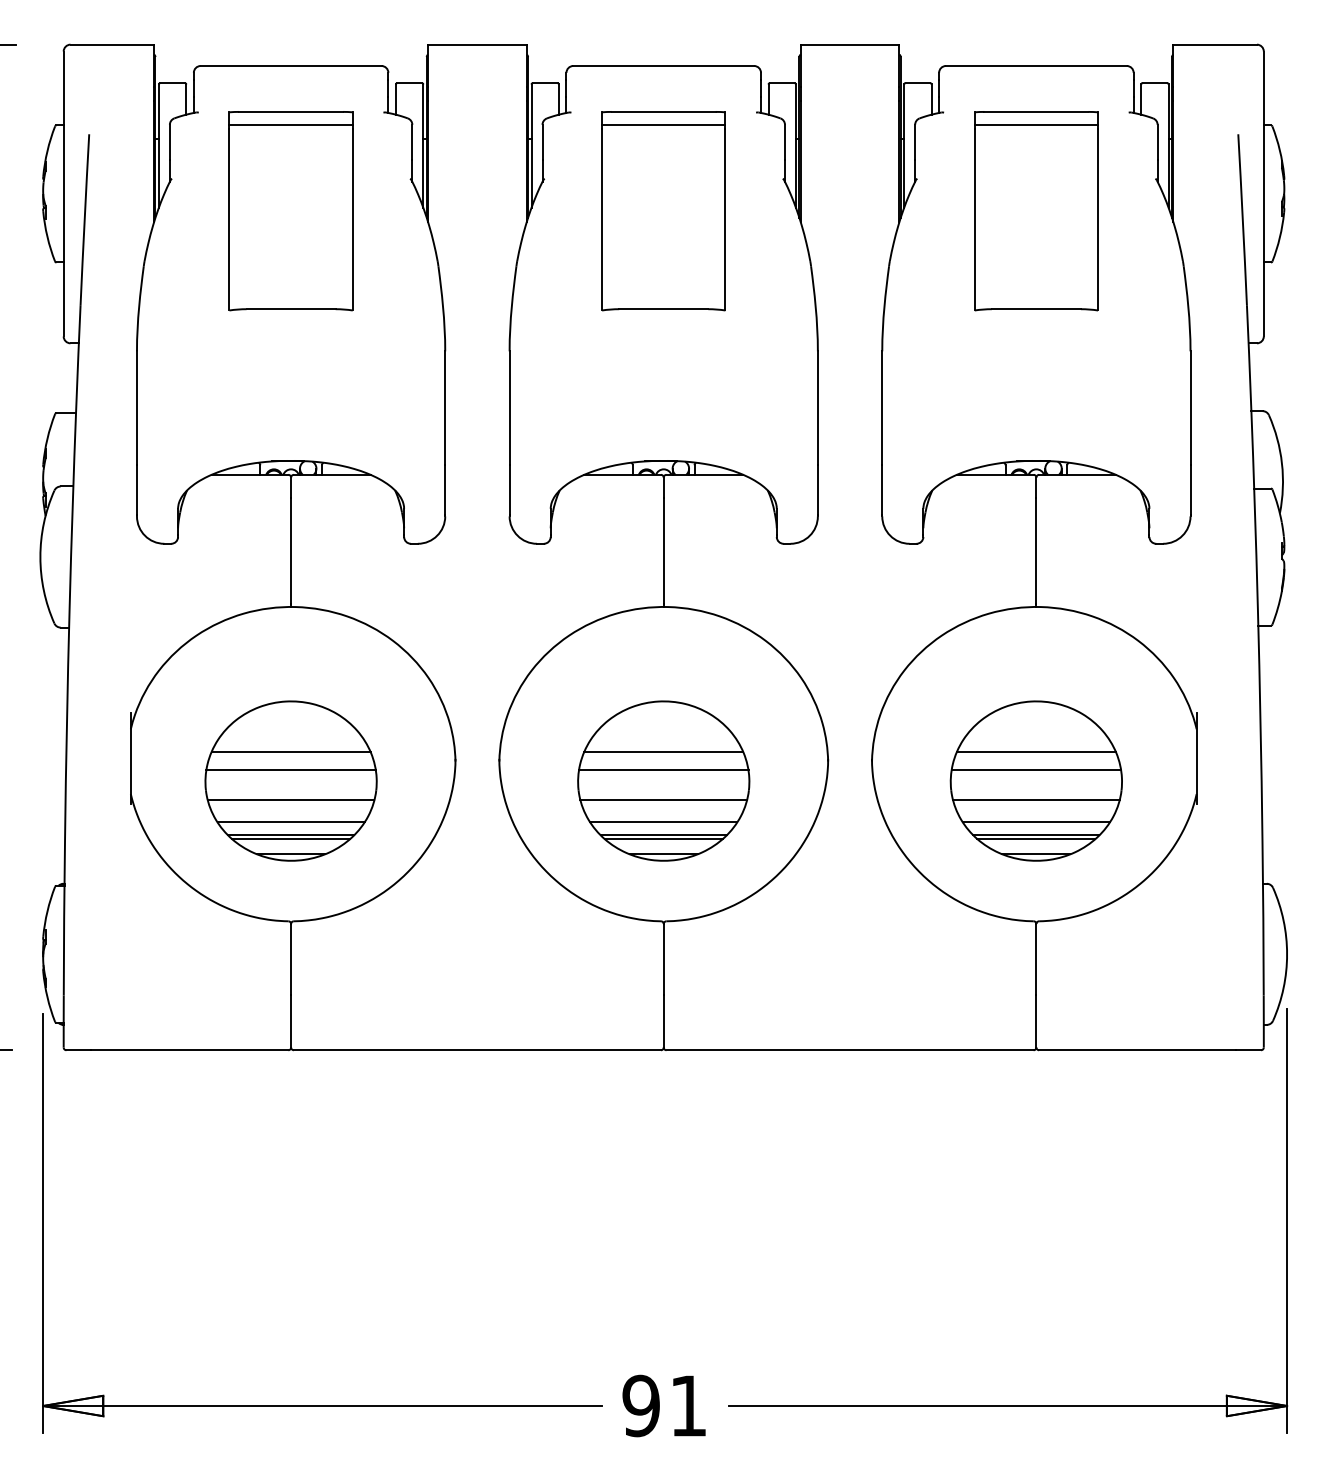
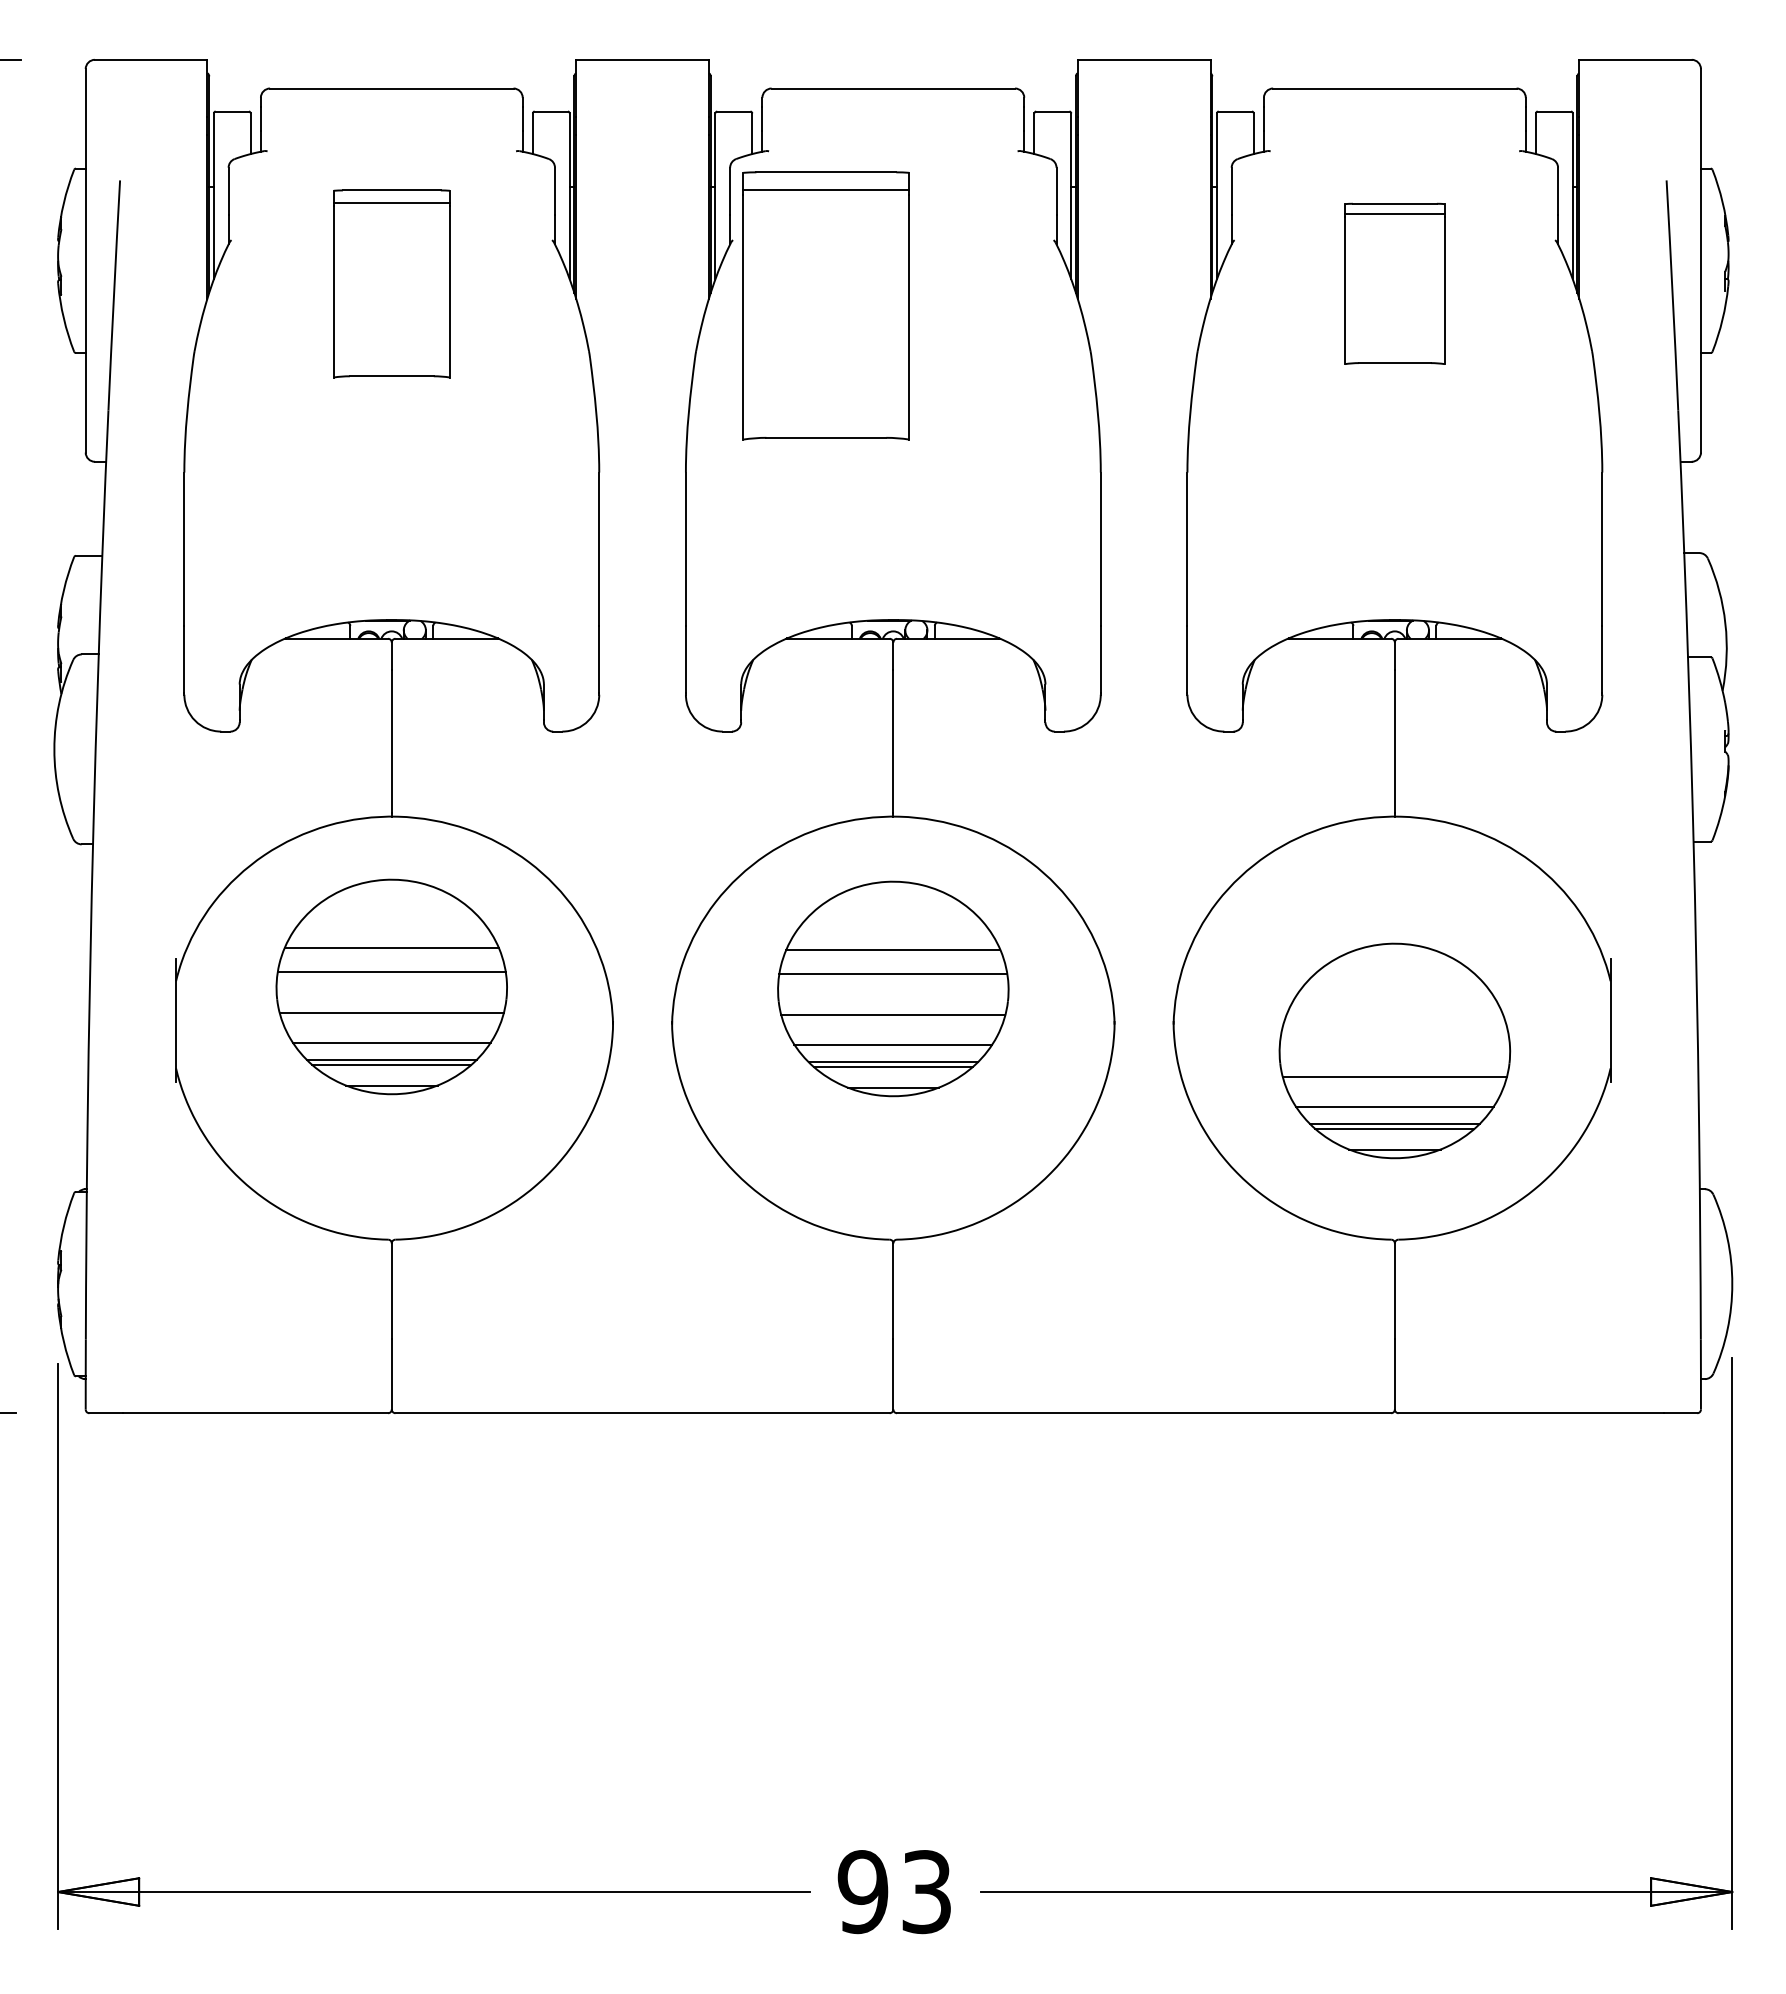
part: (290, 210) -> (391, 283), size x0.7
part: (663, 210) -> (825, 305), moved
part: (1036, 210) -> (1394, 283), size x0.6
line: (1036, 751) -> (1394, 1011), removed
line: (1036, 770) -> (1394, 1036), removed
part: (290, 780) -> (391, 986), moved
part: (663, 780) -> (893, 988), moved
text: (688, 1406) -> (926, 1892), 91 -> 93

